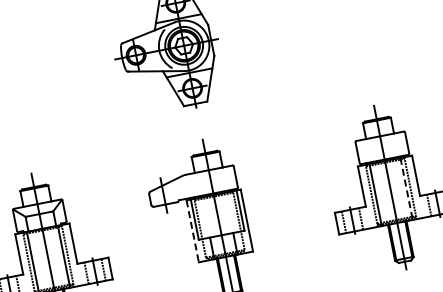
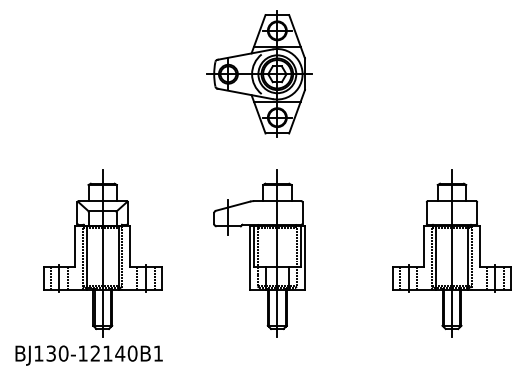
line: (406, 188) -> (467, 257), dashed -> solid
line: (192, 230) -> (249, 257), dashed -> solid

